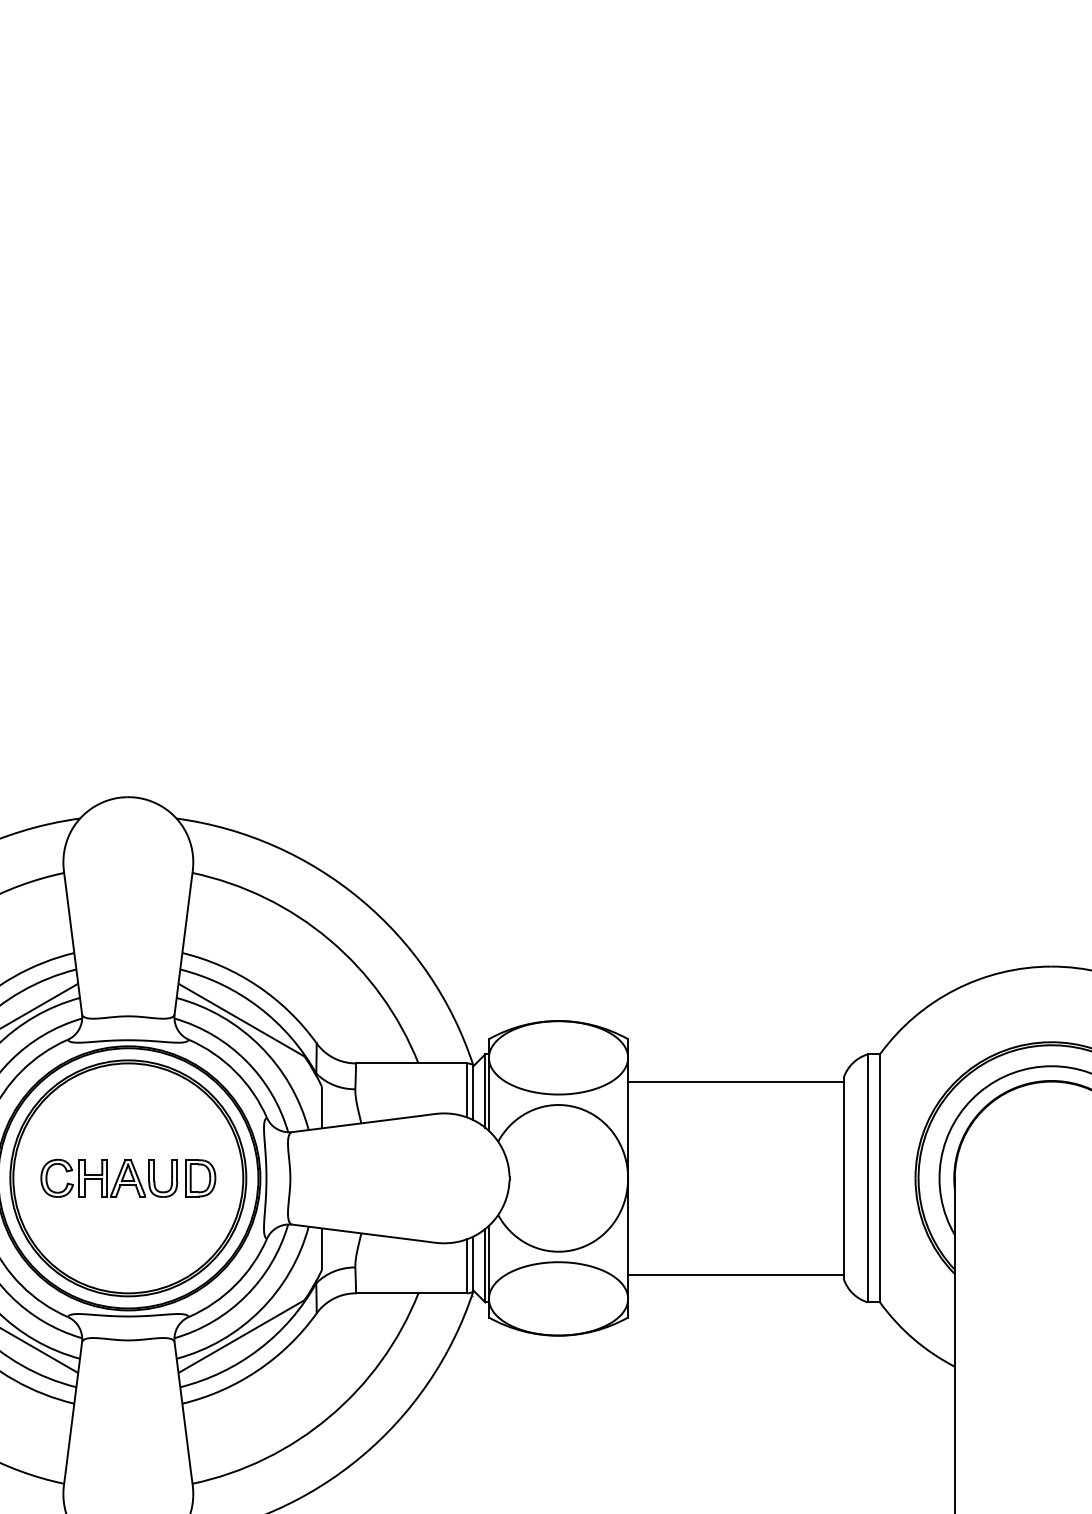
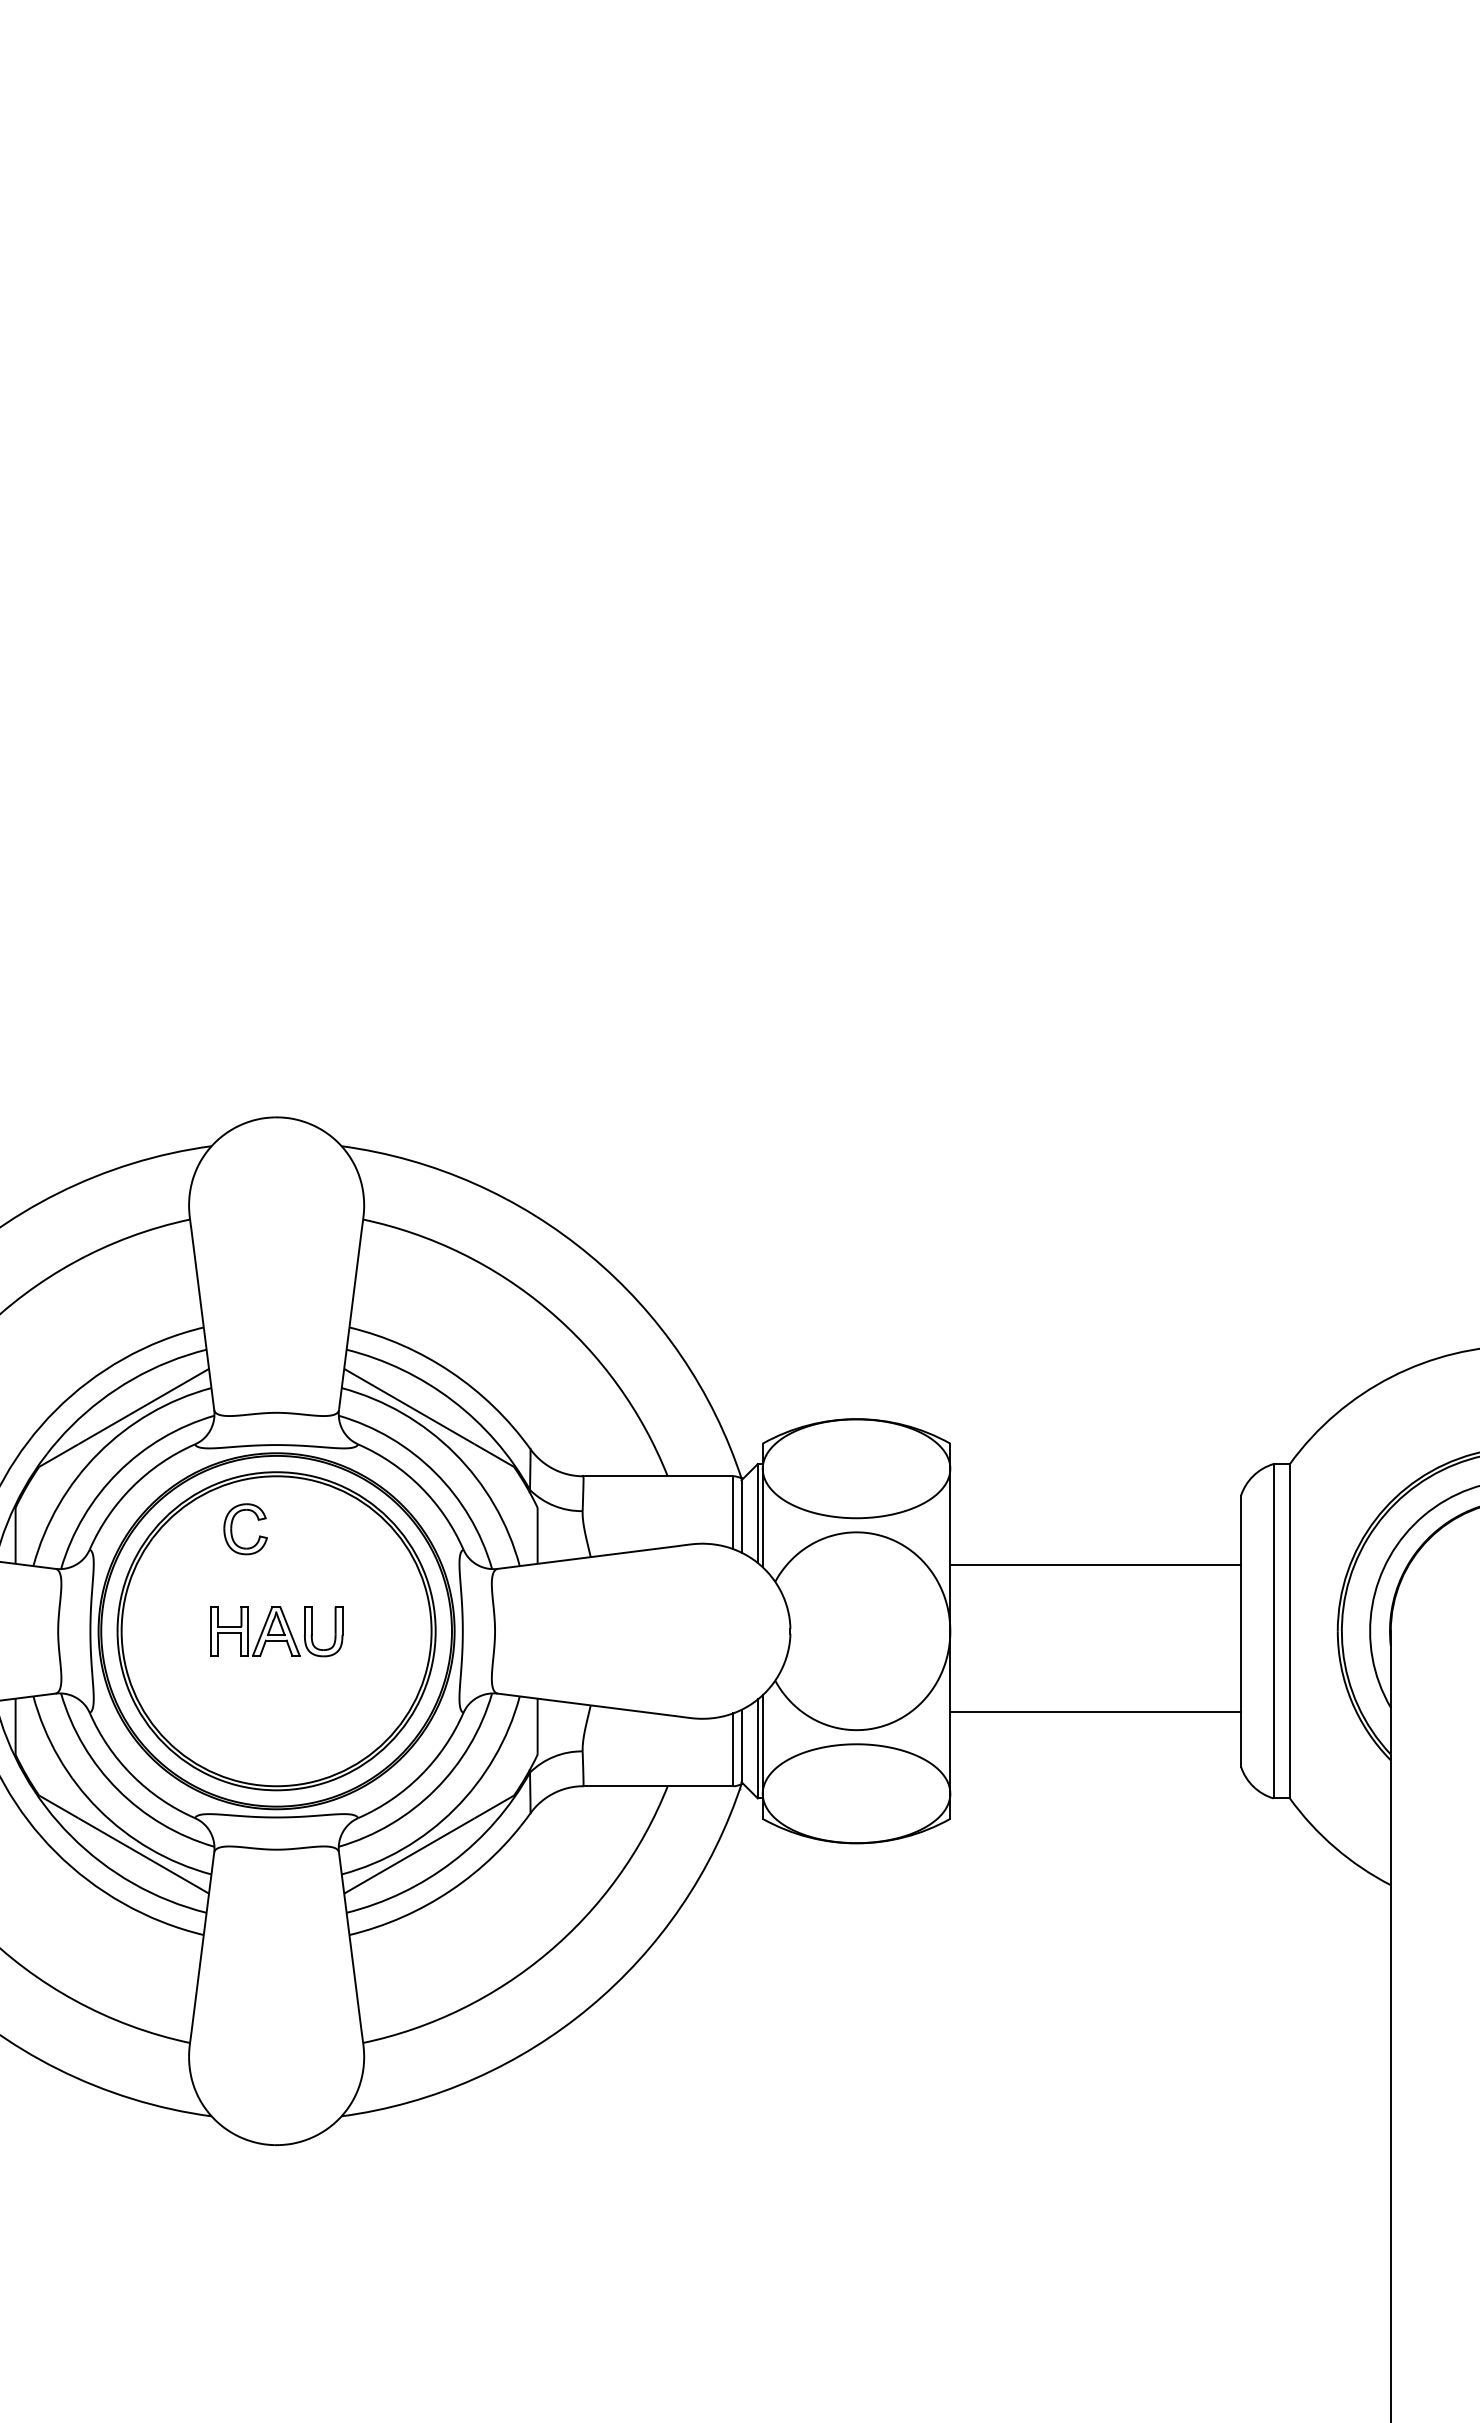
line: (735, 1081) -> (1095, 1564), moved
part: (200, 1177) -> (373, 1630), removed
part: (47, 1178) -> (232, 1529), moved
line: (735, 1274) -> (1095, 1711), moved

